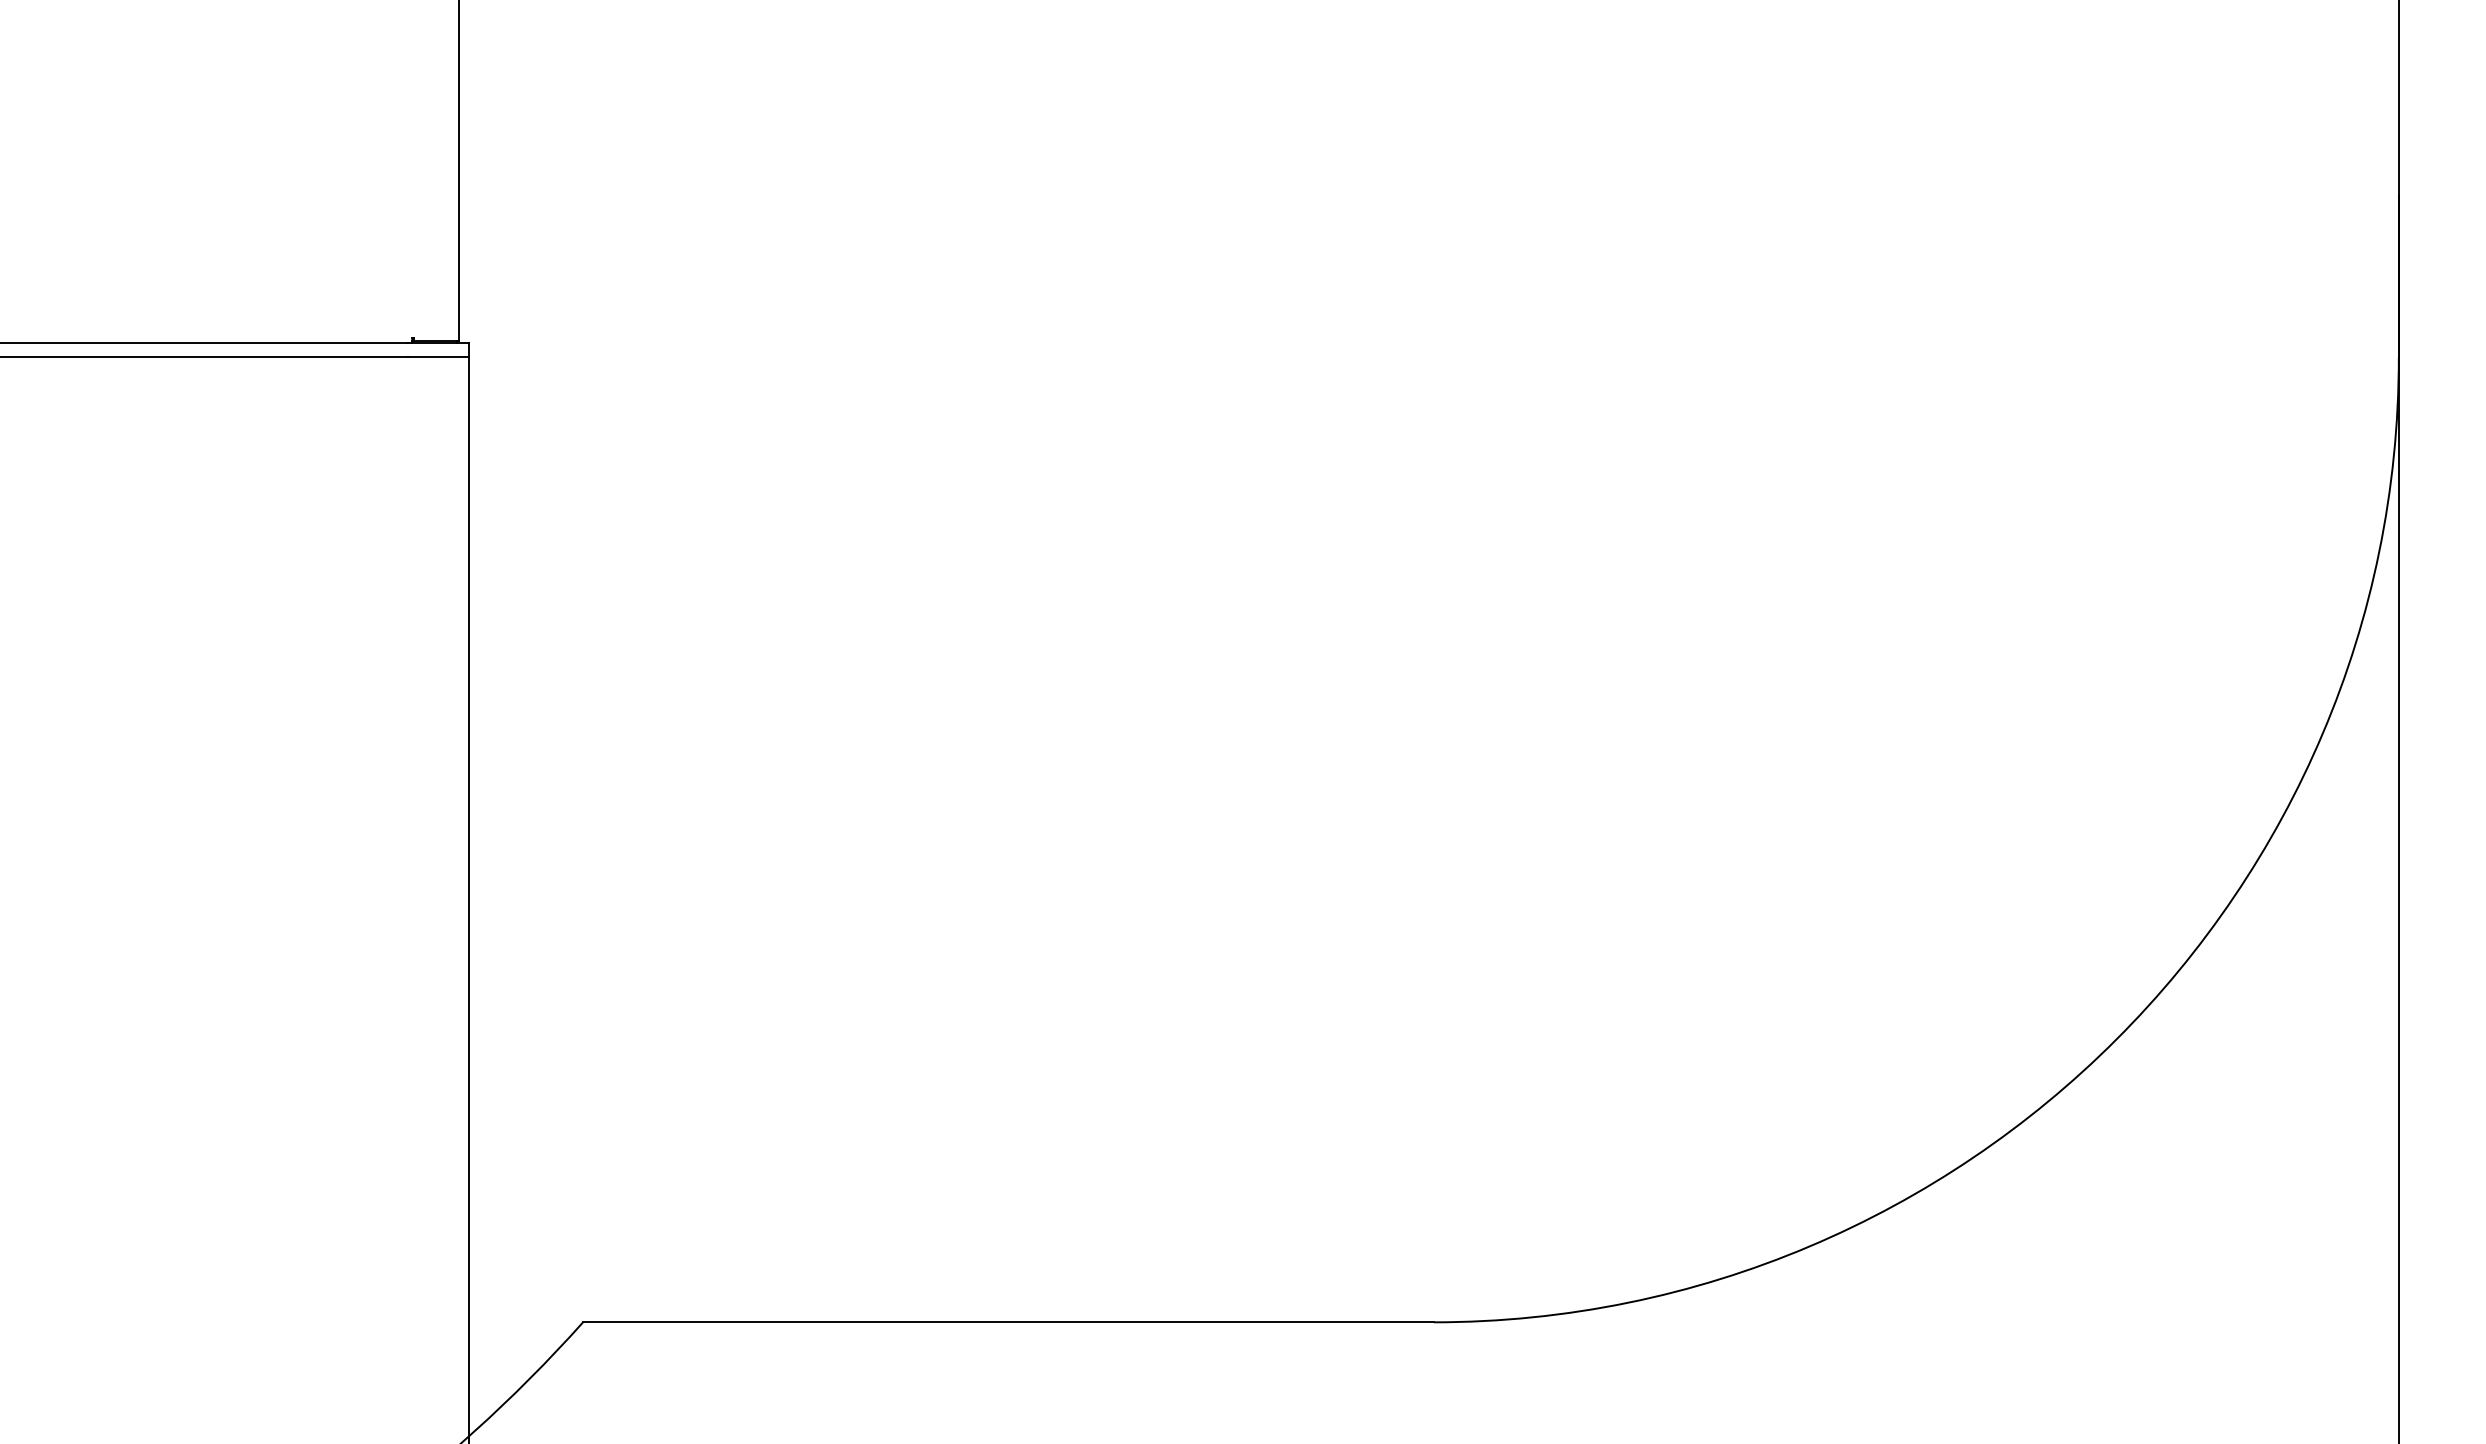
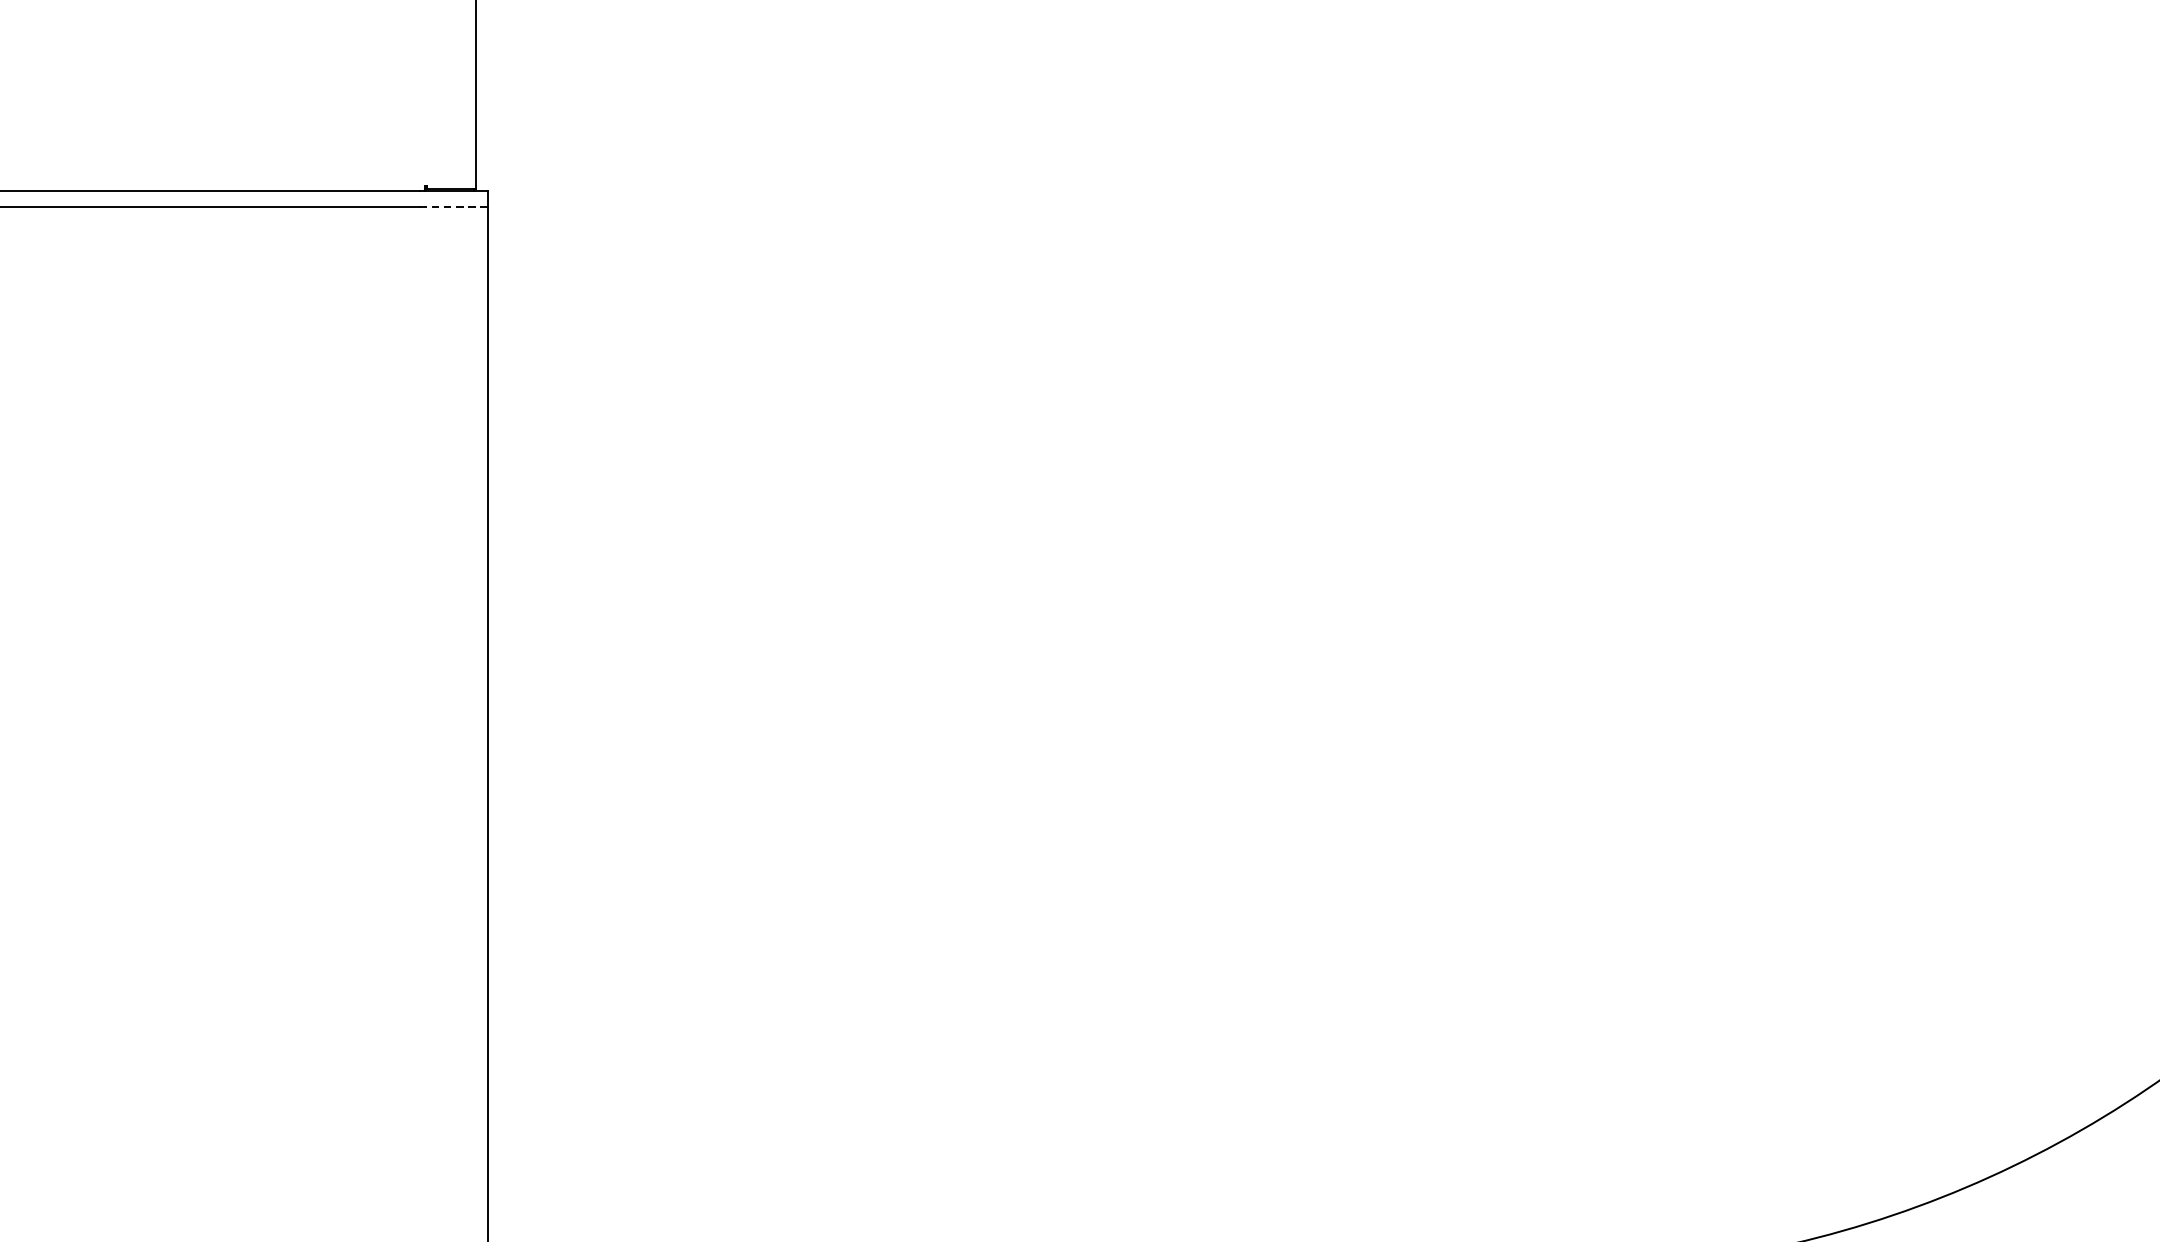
line: (438, 357) -> (453, 207), solid -> dashed

